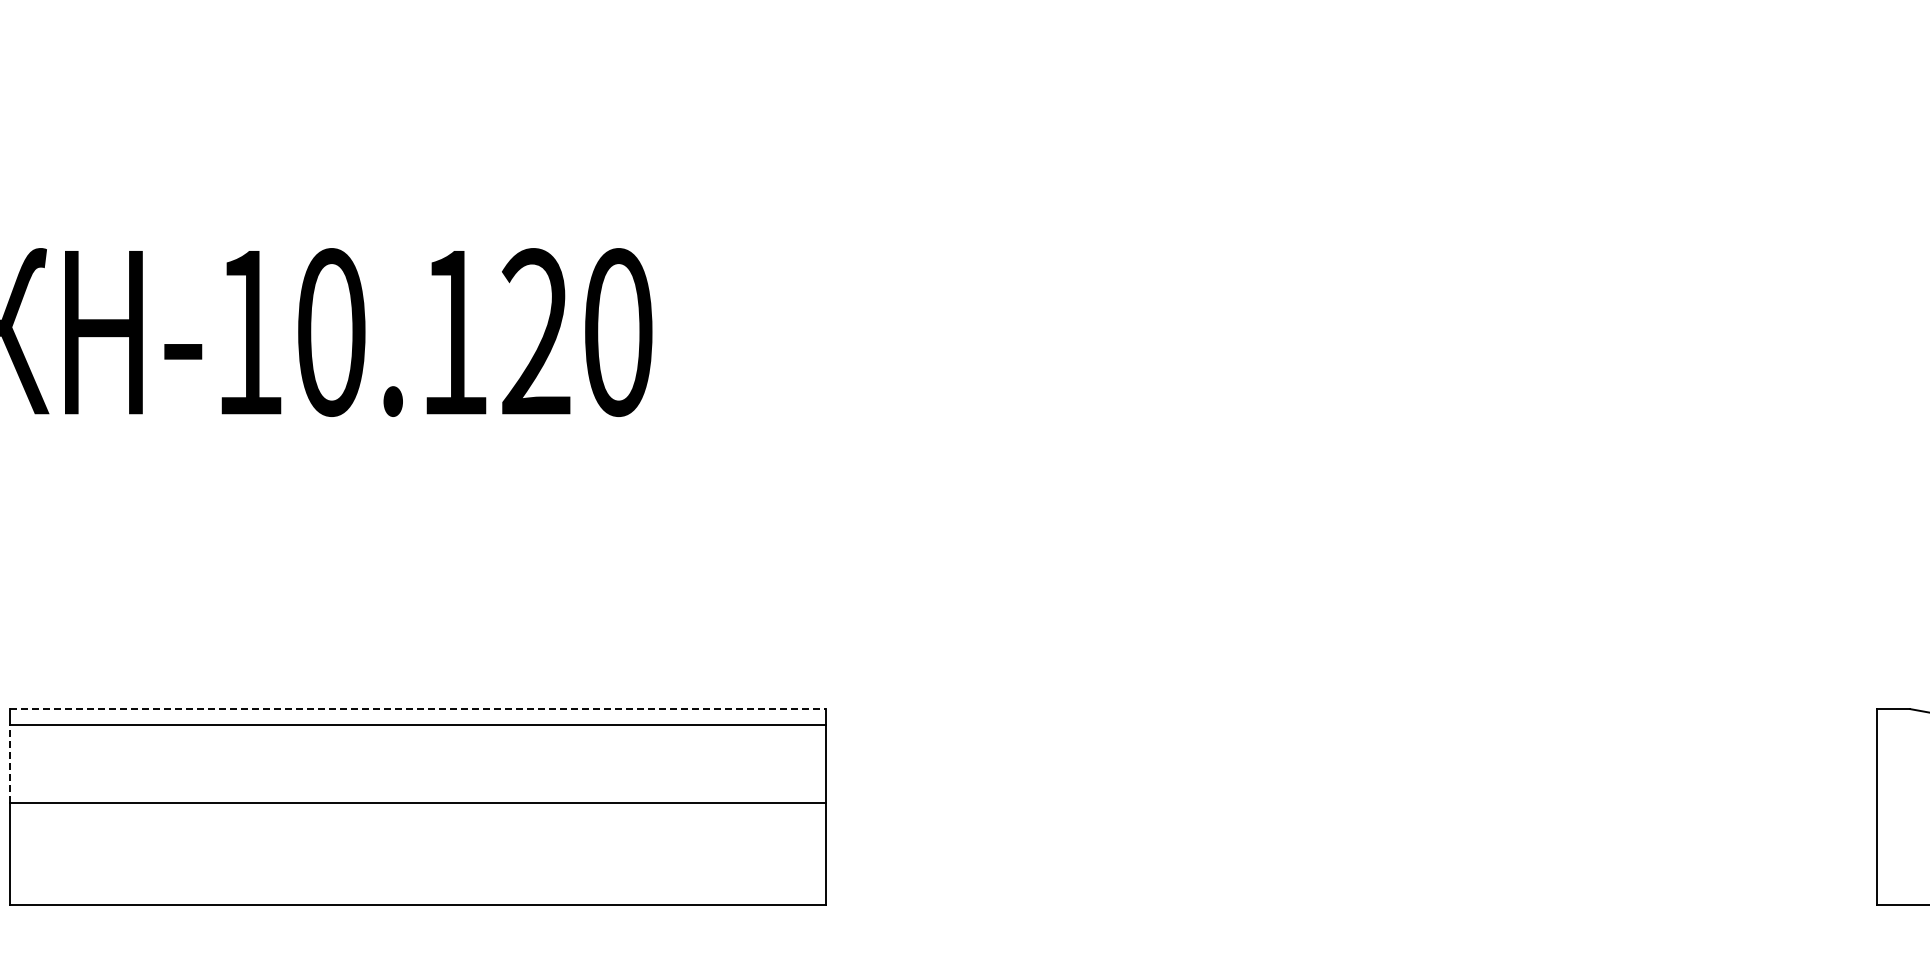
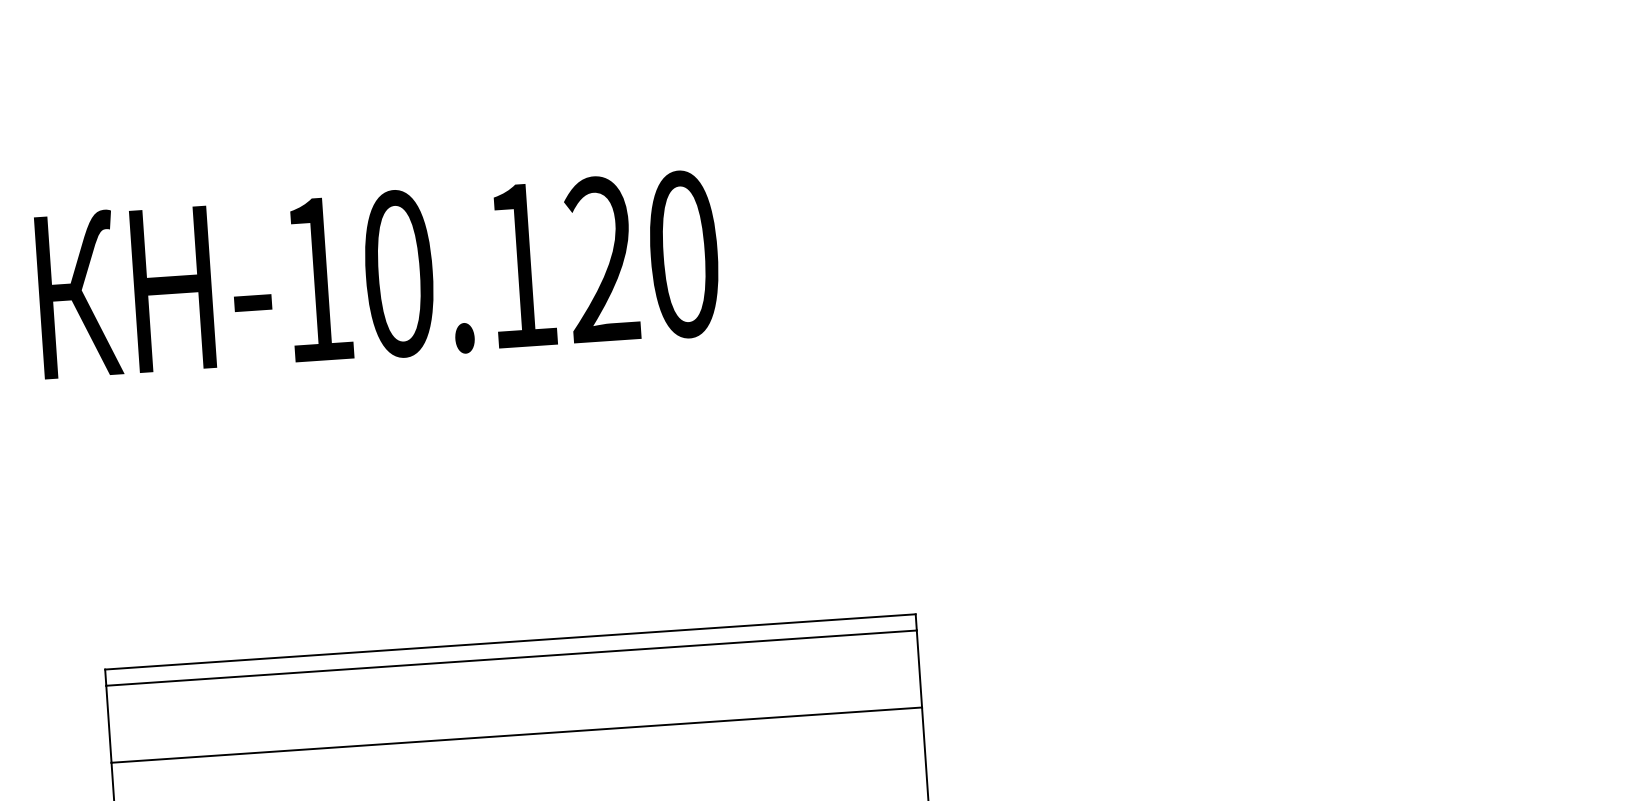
line: (418, 709) -> (510, 642), dashed -> solid
line: (9, 764) -> (108, 724), dashed -> solid

